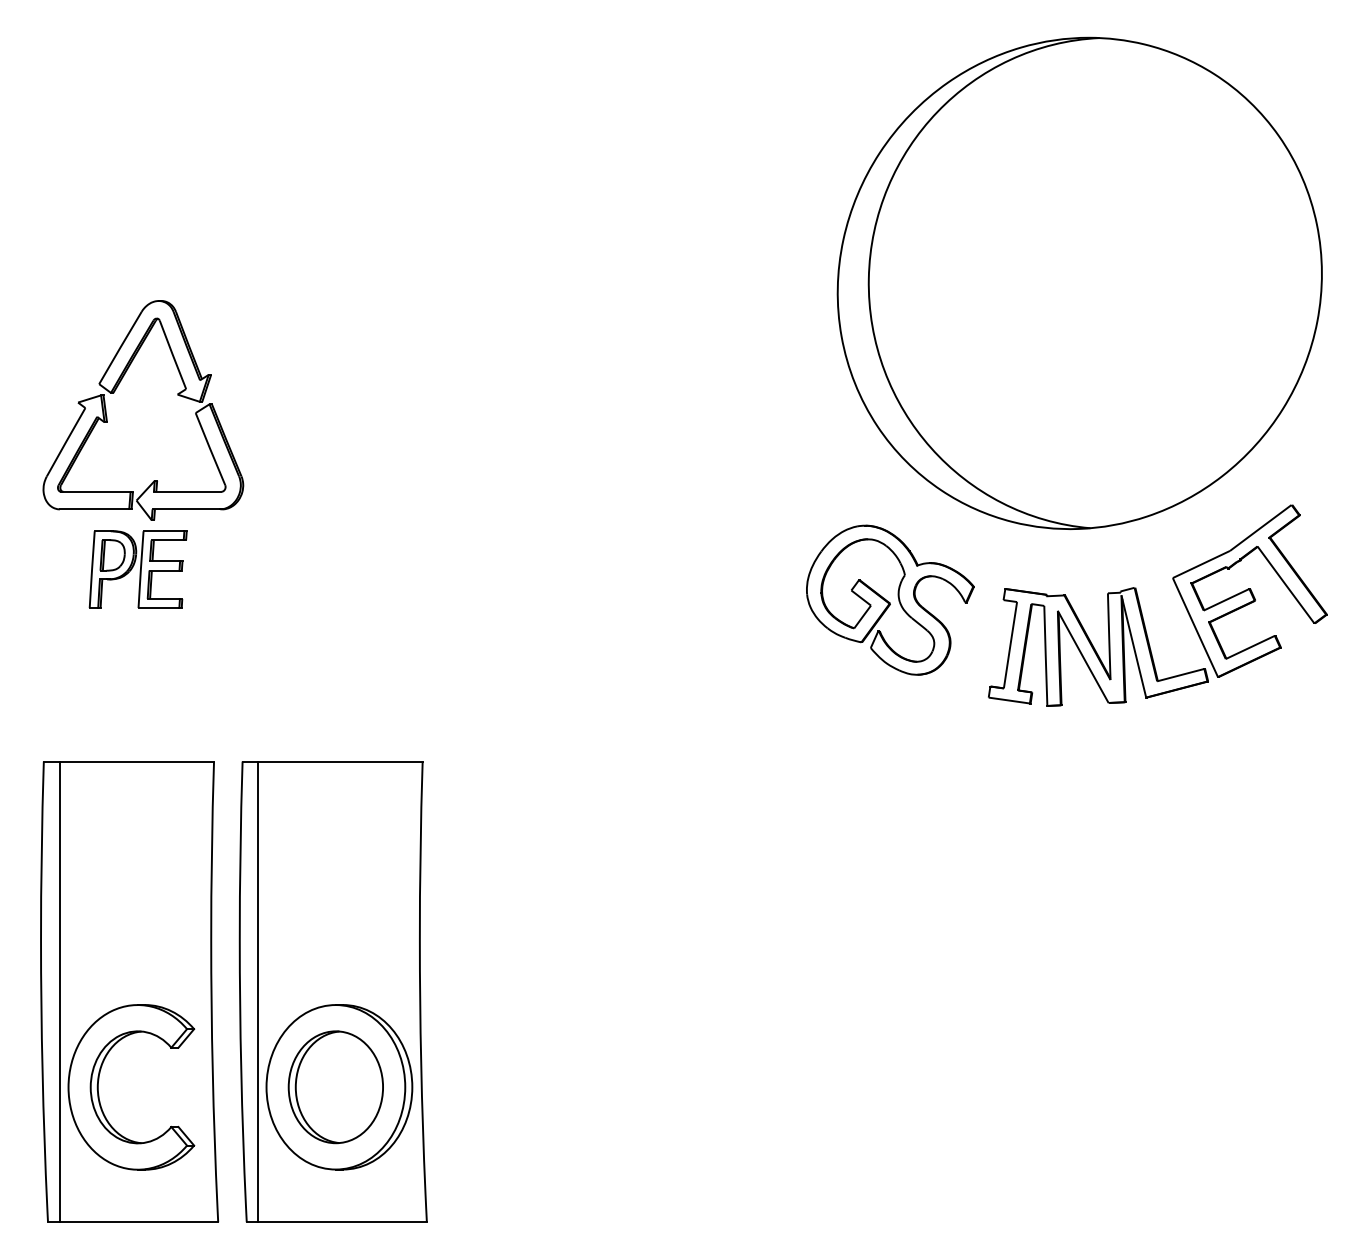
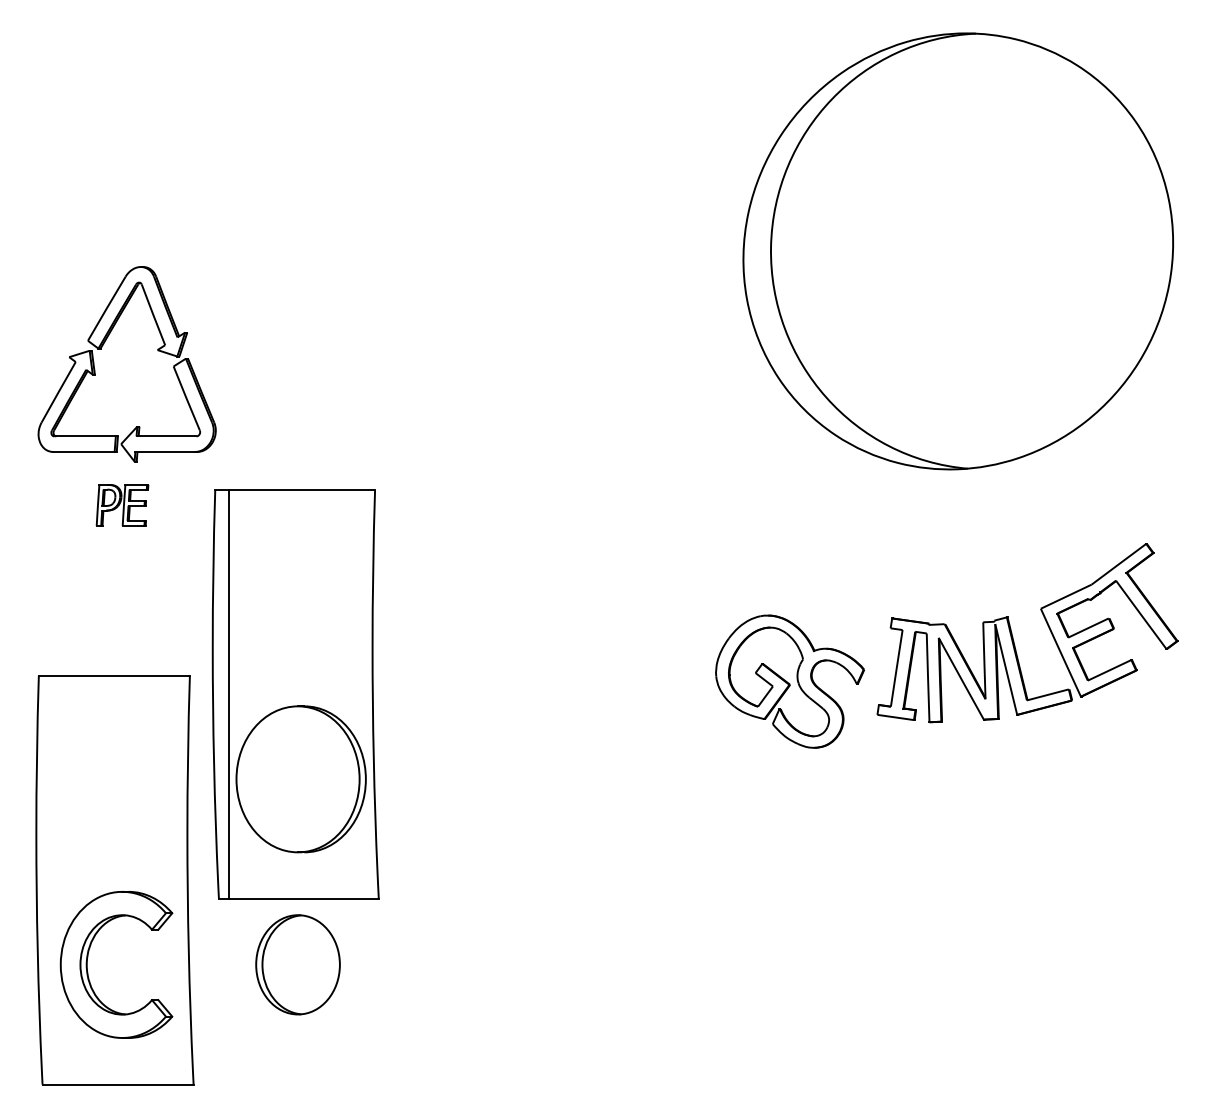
part: (137, 569) -> (121, 505), size x0.6
part: (890, 599) -> (790, 681), moved
part: (1141, 608) -> (1013, 635), moved
line: (59, 991) -> (52, 879), removed
part: (332, 991) -> (295, 694), moved

